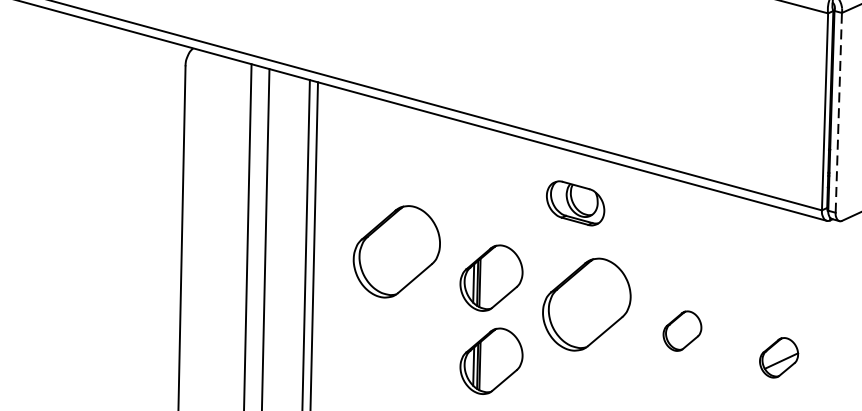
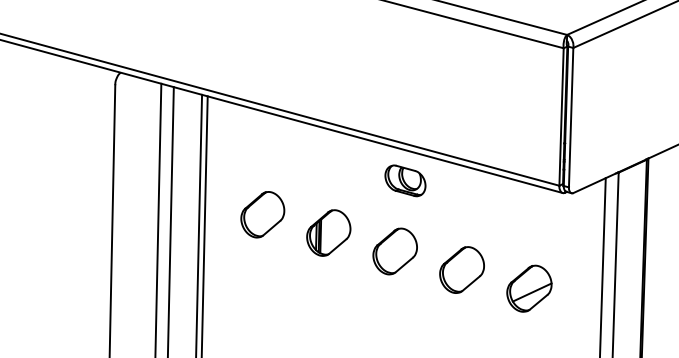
line: (839, 112) -> (571, 117), dashed -> solid
part: (575, 202) -> (405, 180), moved
part: (396, 251) -> (262, 214), size x0.71
part: (585, 304) -> (394, 251), size x0.71
part: (681, 330) -> (461, 269), size x1.67
part: (779, 357) -> (529, 288), size x1.67
part: (491, 360) -> (328, 290), removed

